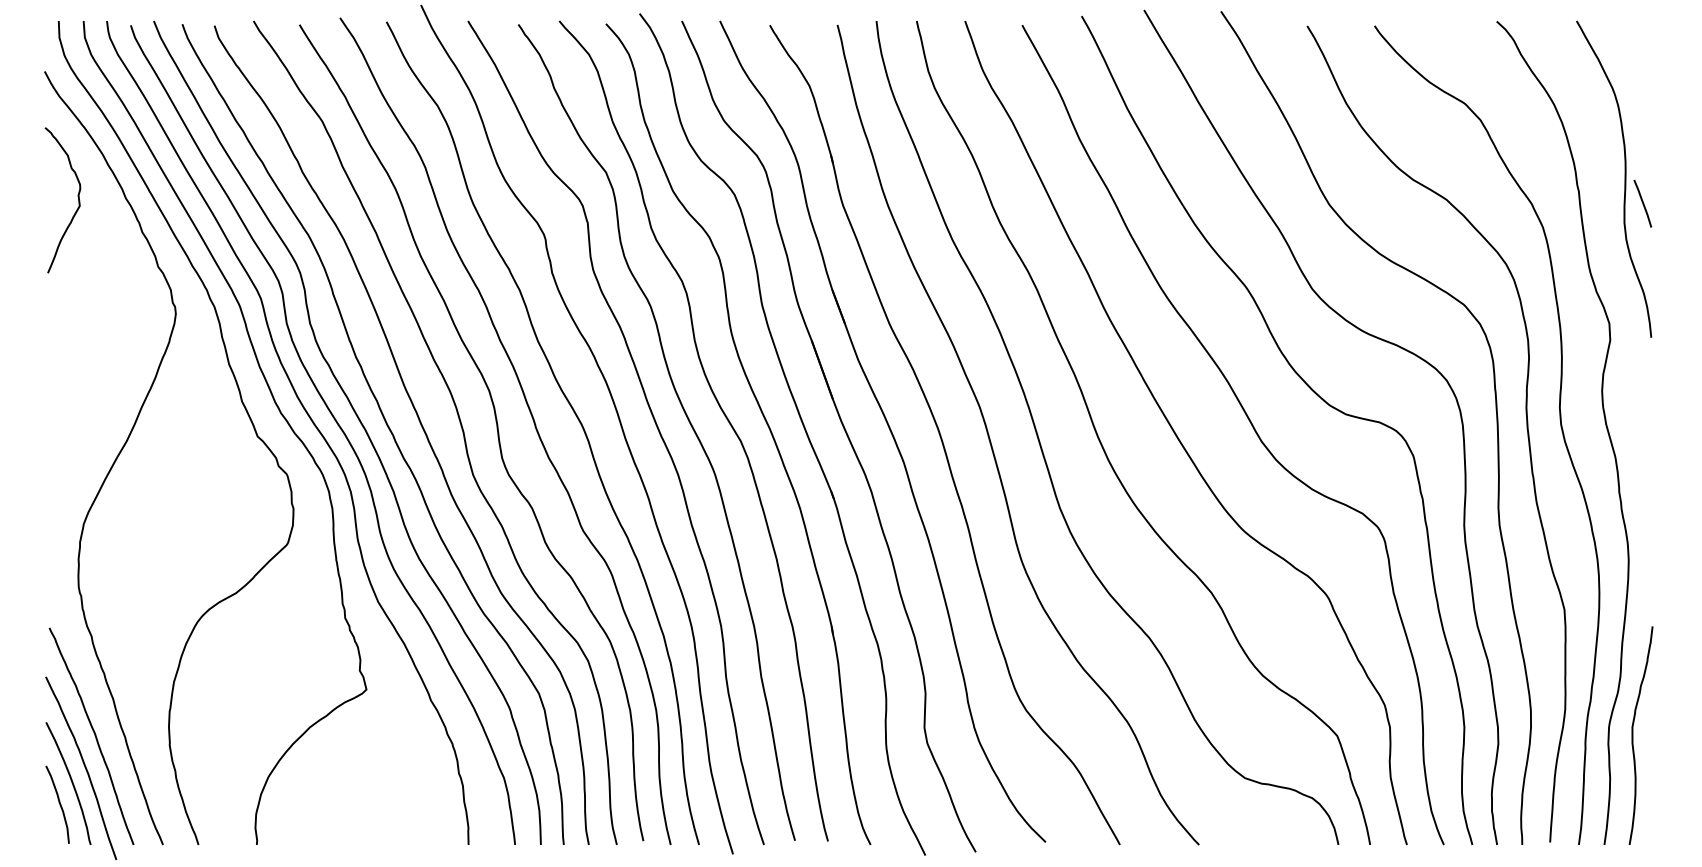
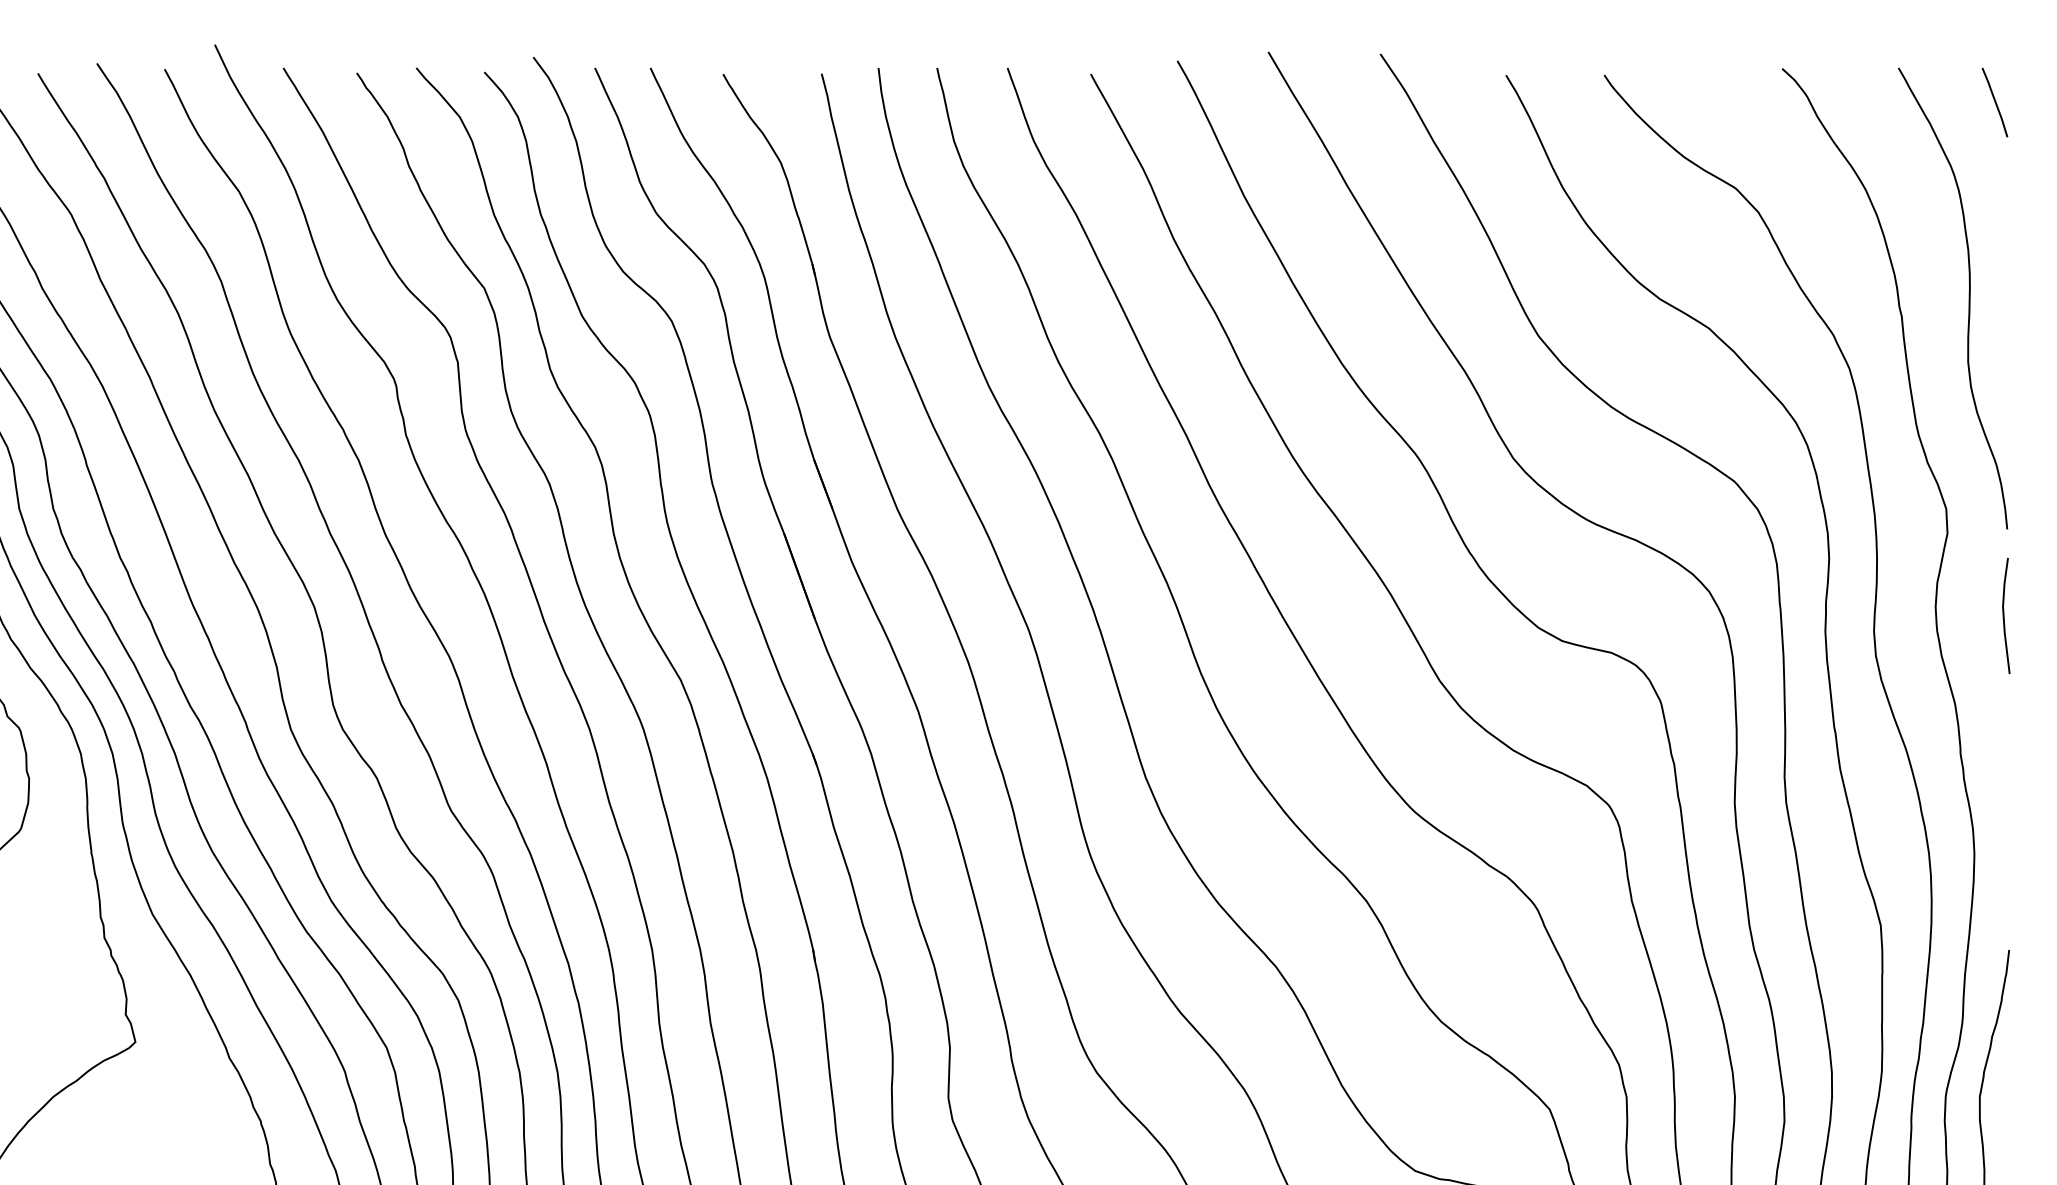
line: (1642, 203) -> (1994, 102), moved
line: (1649, 396) -> (2004, 615), added

